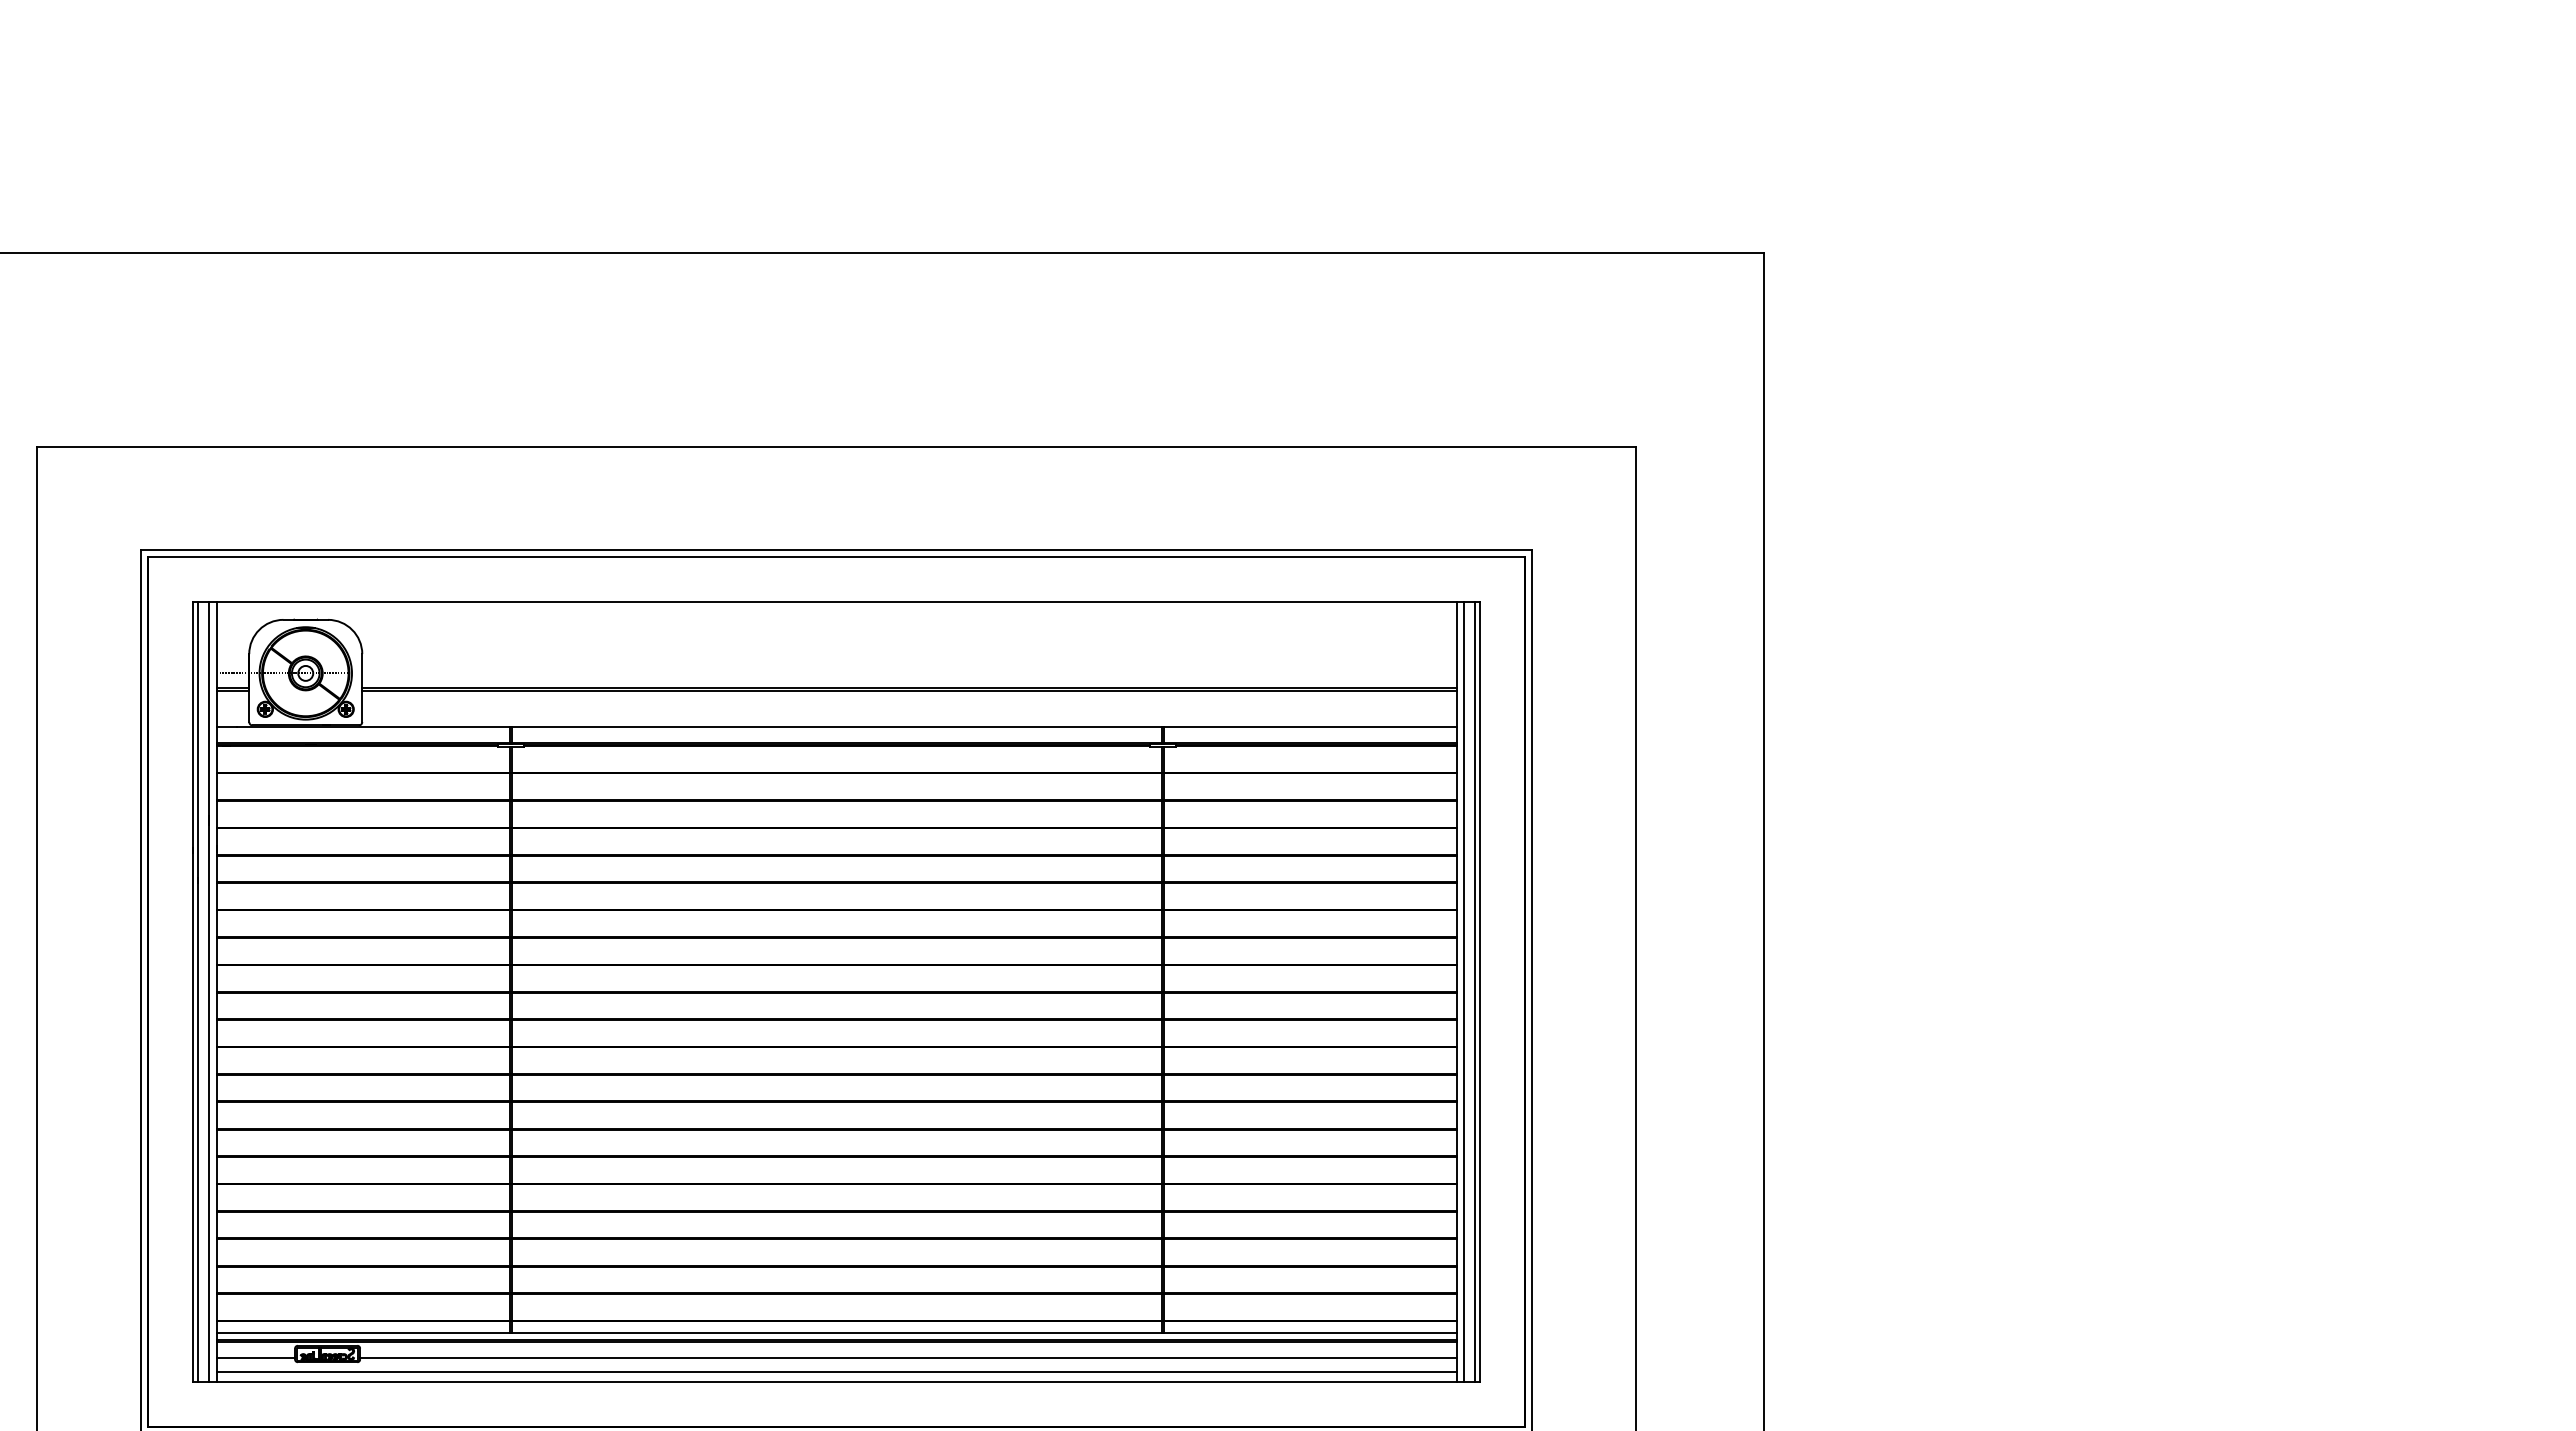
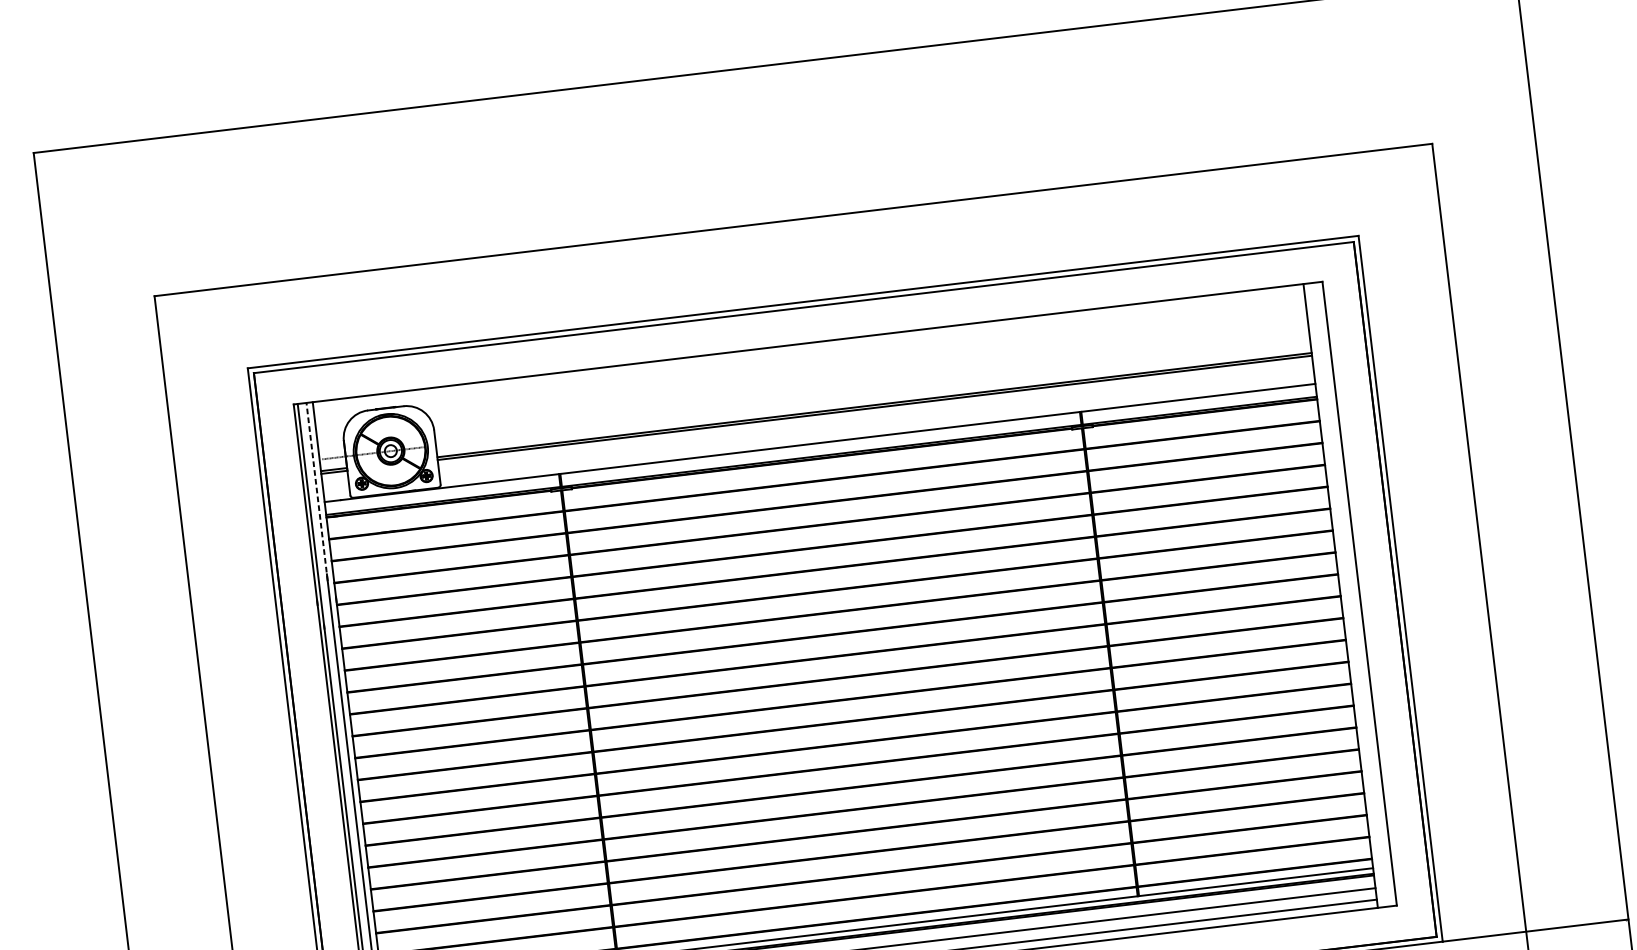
line: (208, 713) -> (316, 492), solid -> dashed
line: (1464, 991) -> (1346, 594), removed
line: (1475, 991) -> (1355, 593), removed

